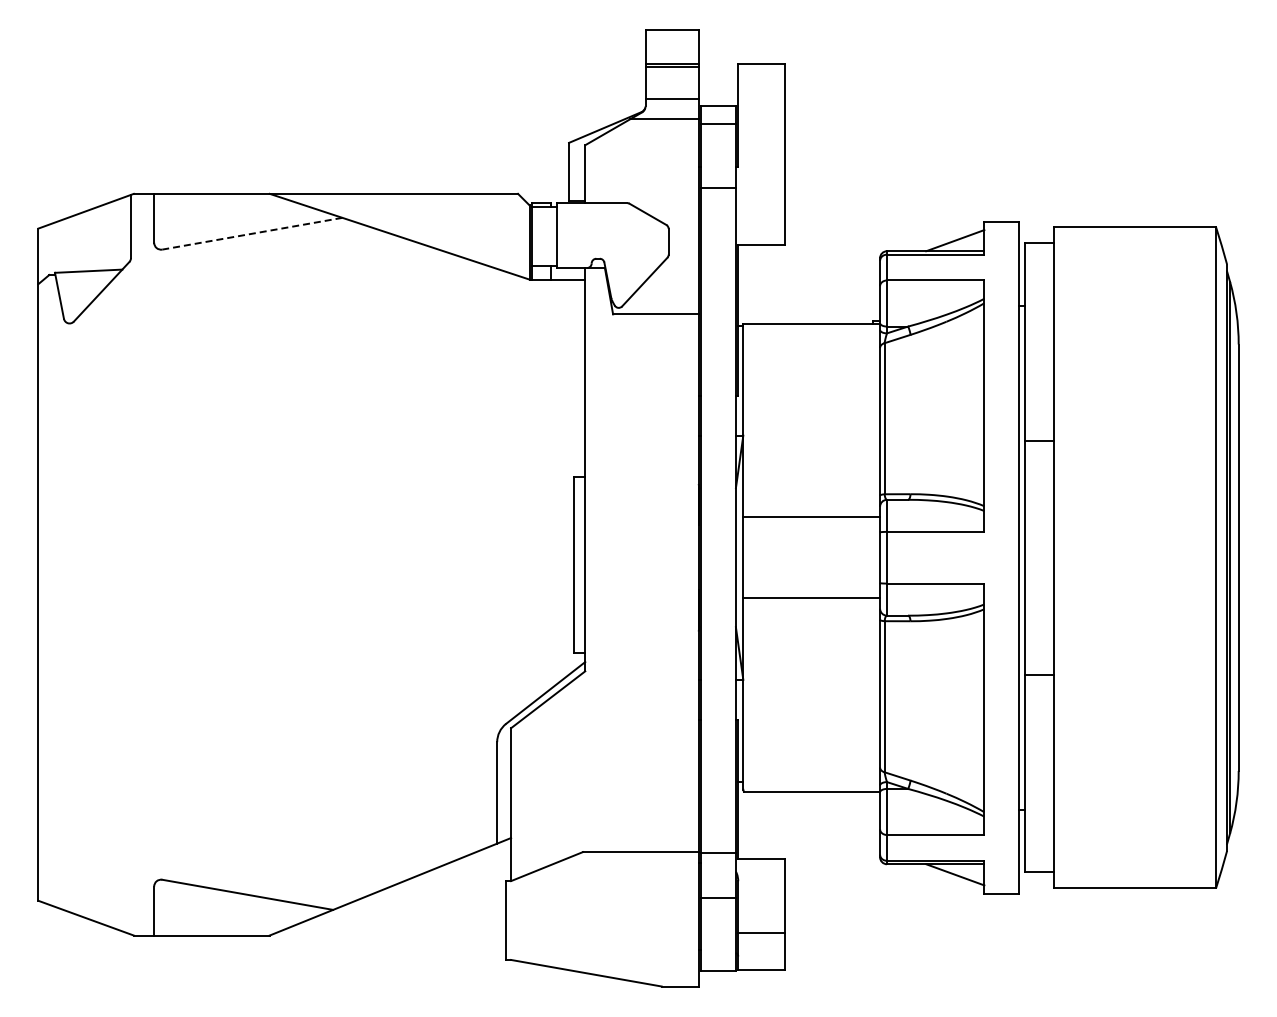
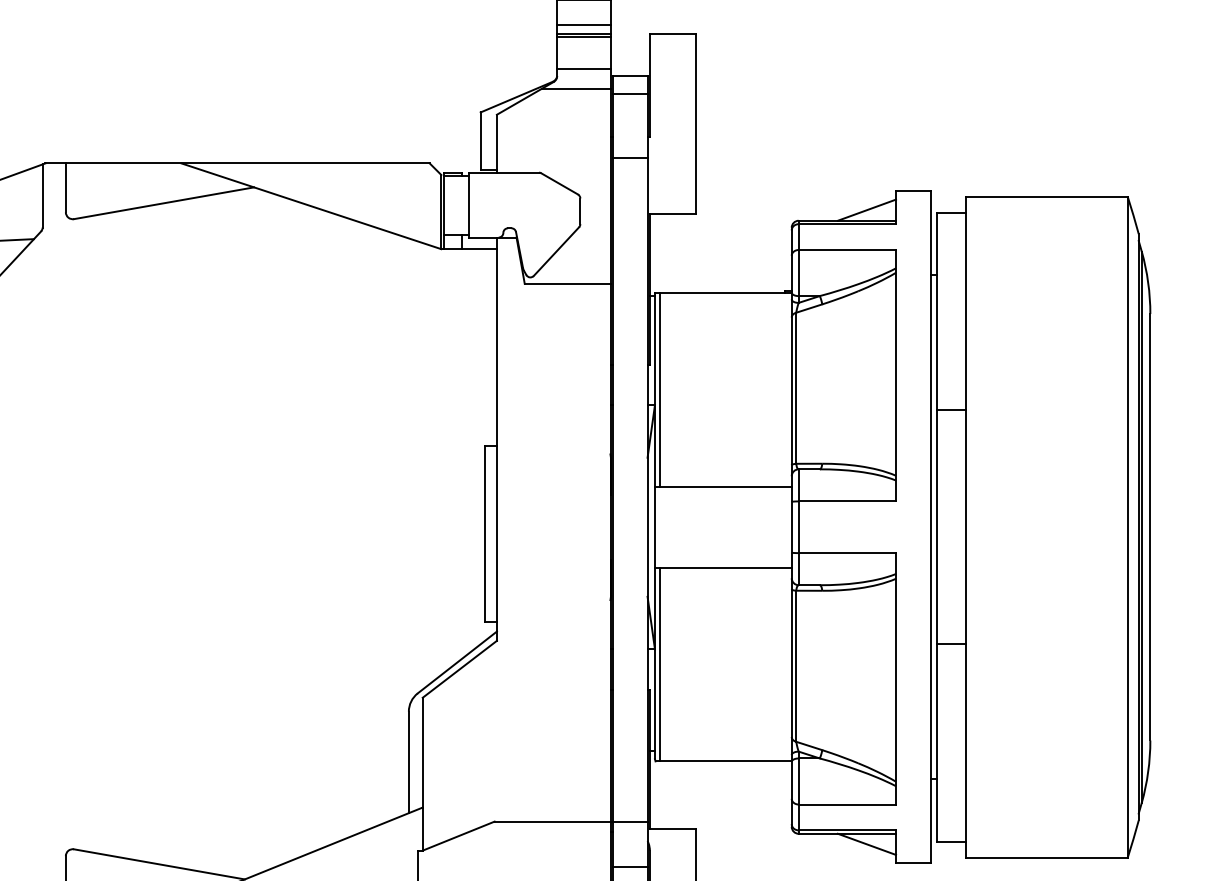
line: (671, 55) -> (583, 25), added
line: (251, 233) -> (163, 203), dashed -> solid
line: (748, 420) -> (660, 390), added
line: (748, 694) -> (660, 664), added

